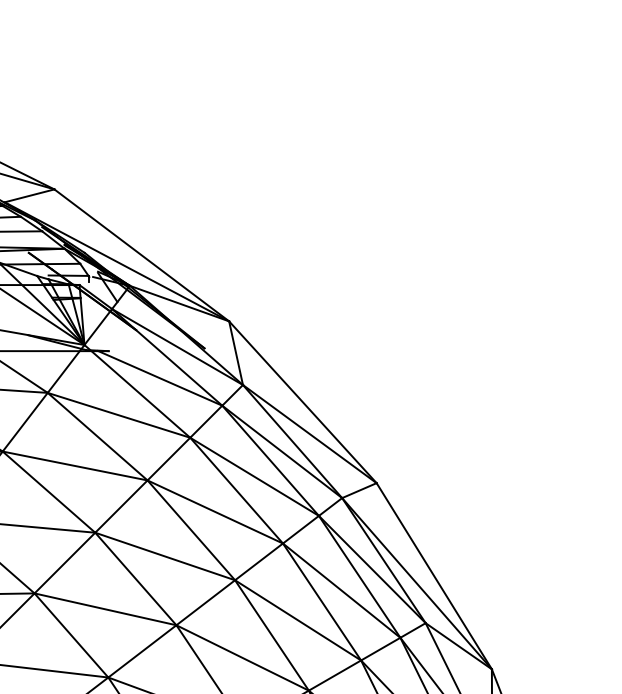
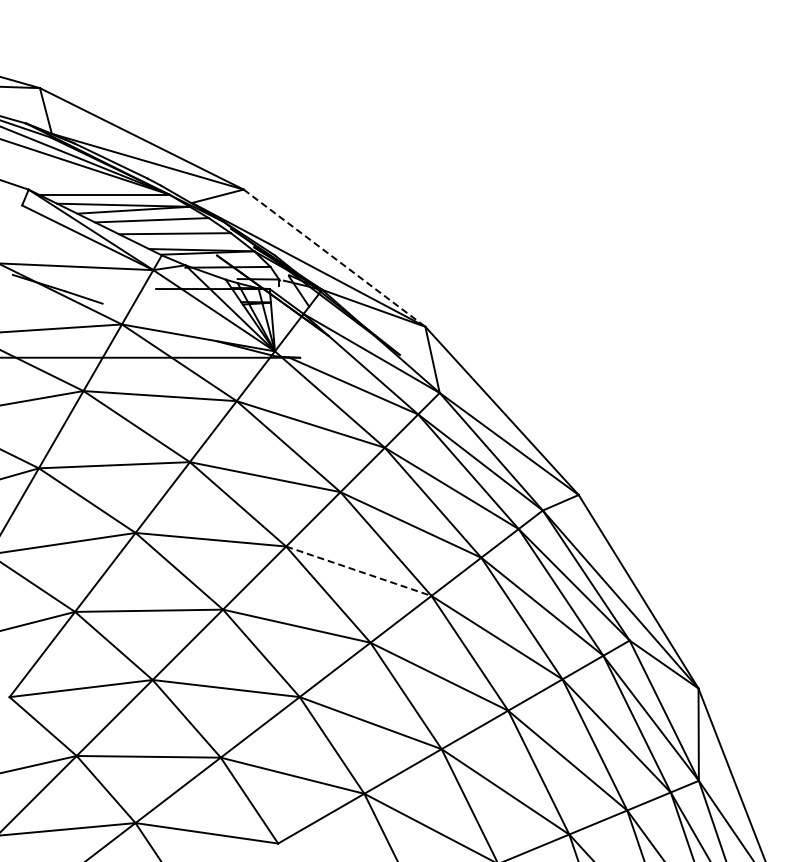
line: (141, 255) -> (334, 258), solid -> dashed
line: (164, 556) -> (358, 571), solid -> dashed

